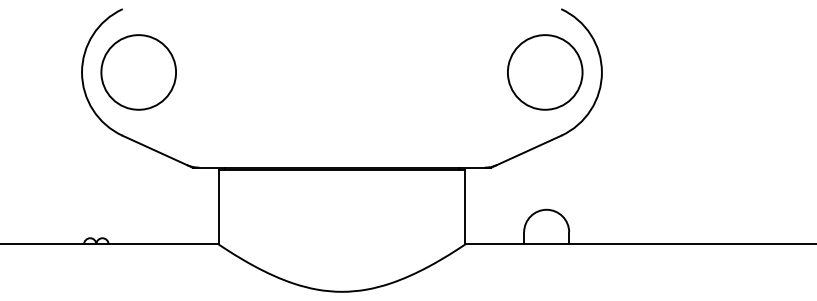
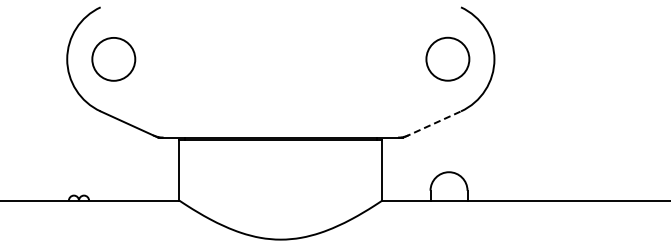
circle: (544, 71) -> (447, 58), size x0.7
circle: (138, 72) -> (113, 59), size x0.7
line: (527, 151) -> (433, 124), solid -> dashed

